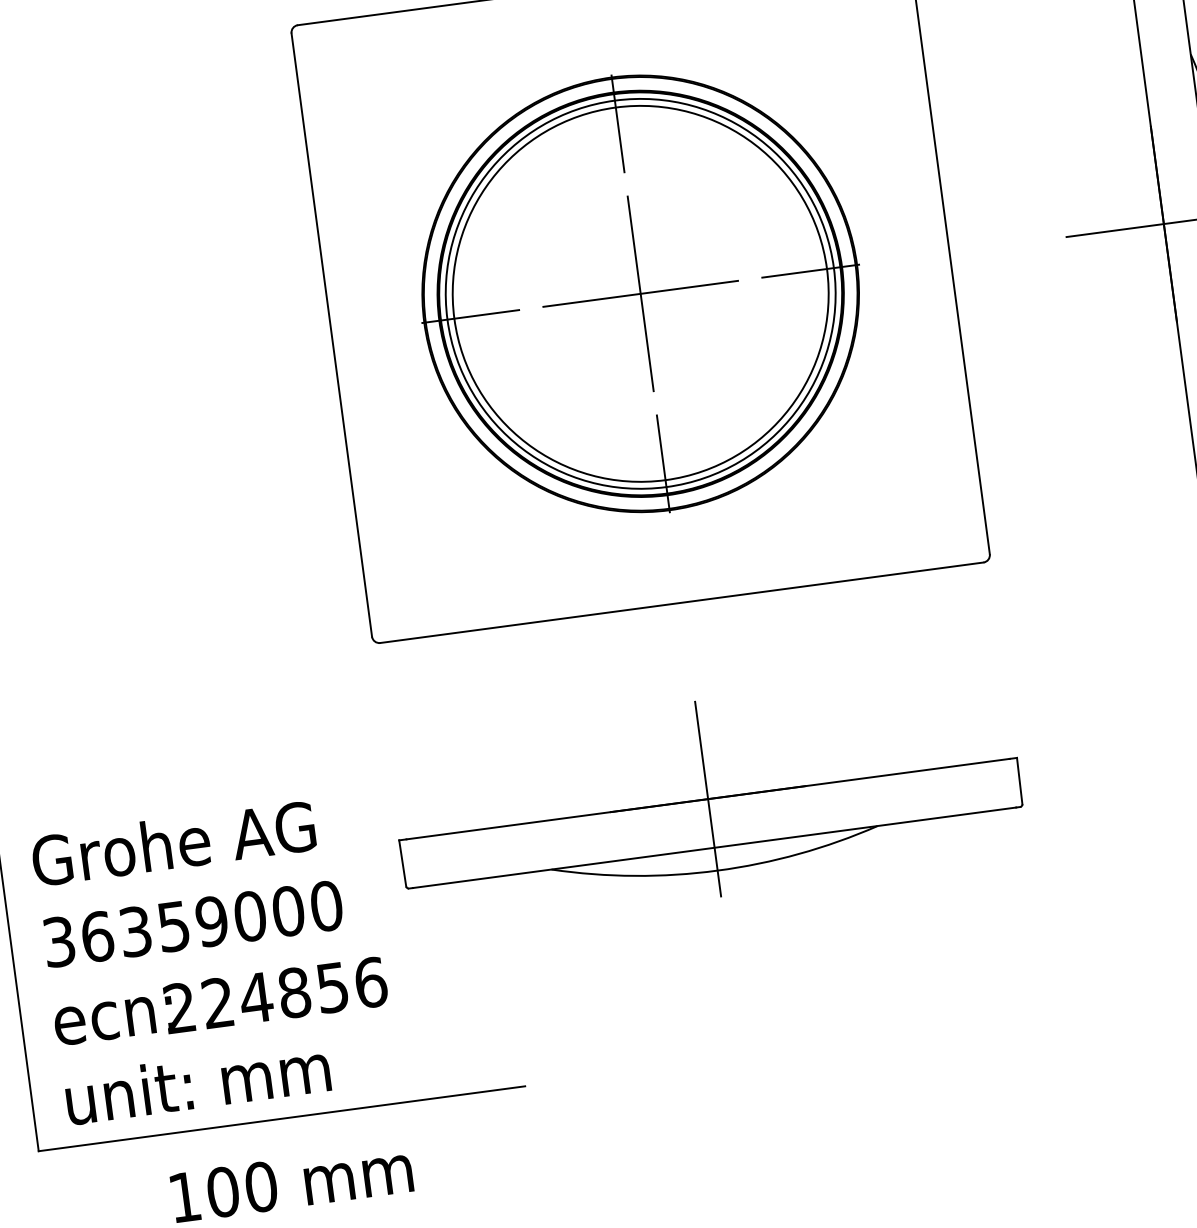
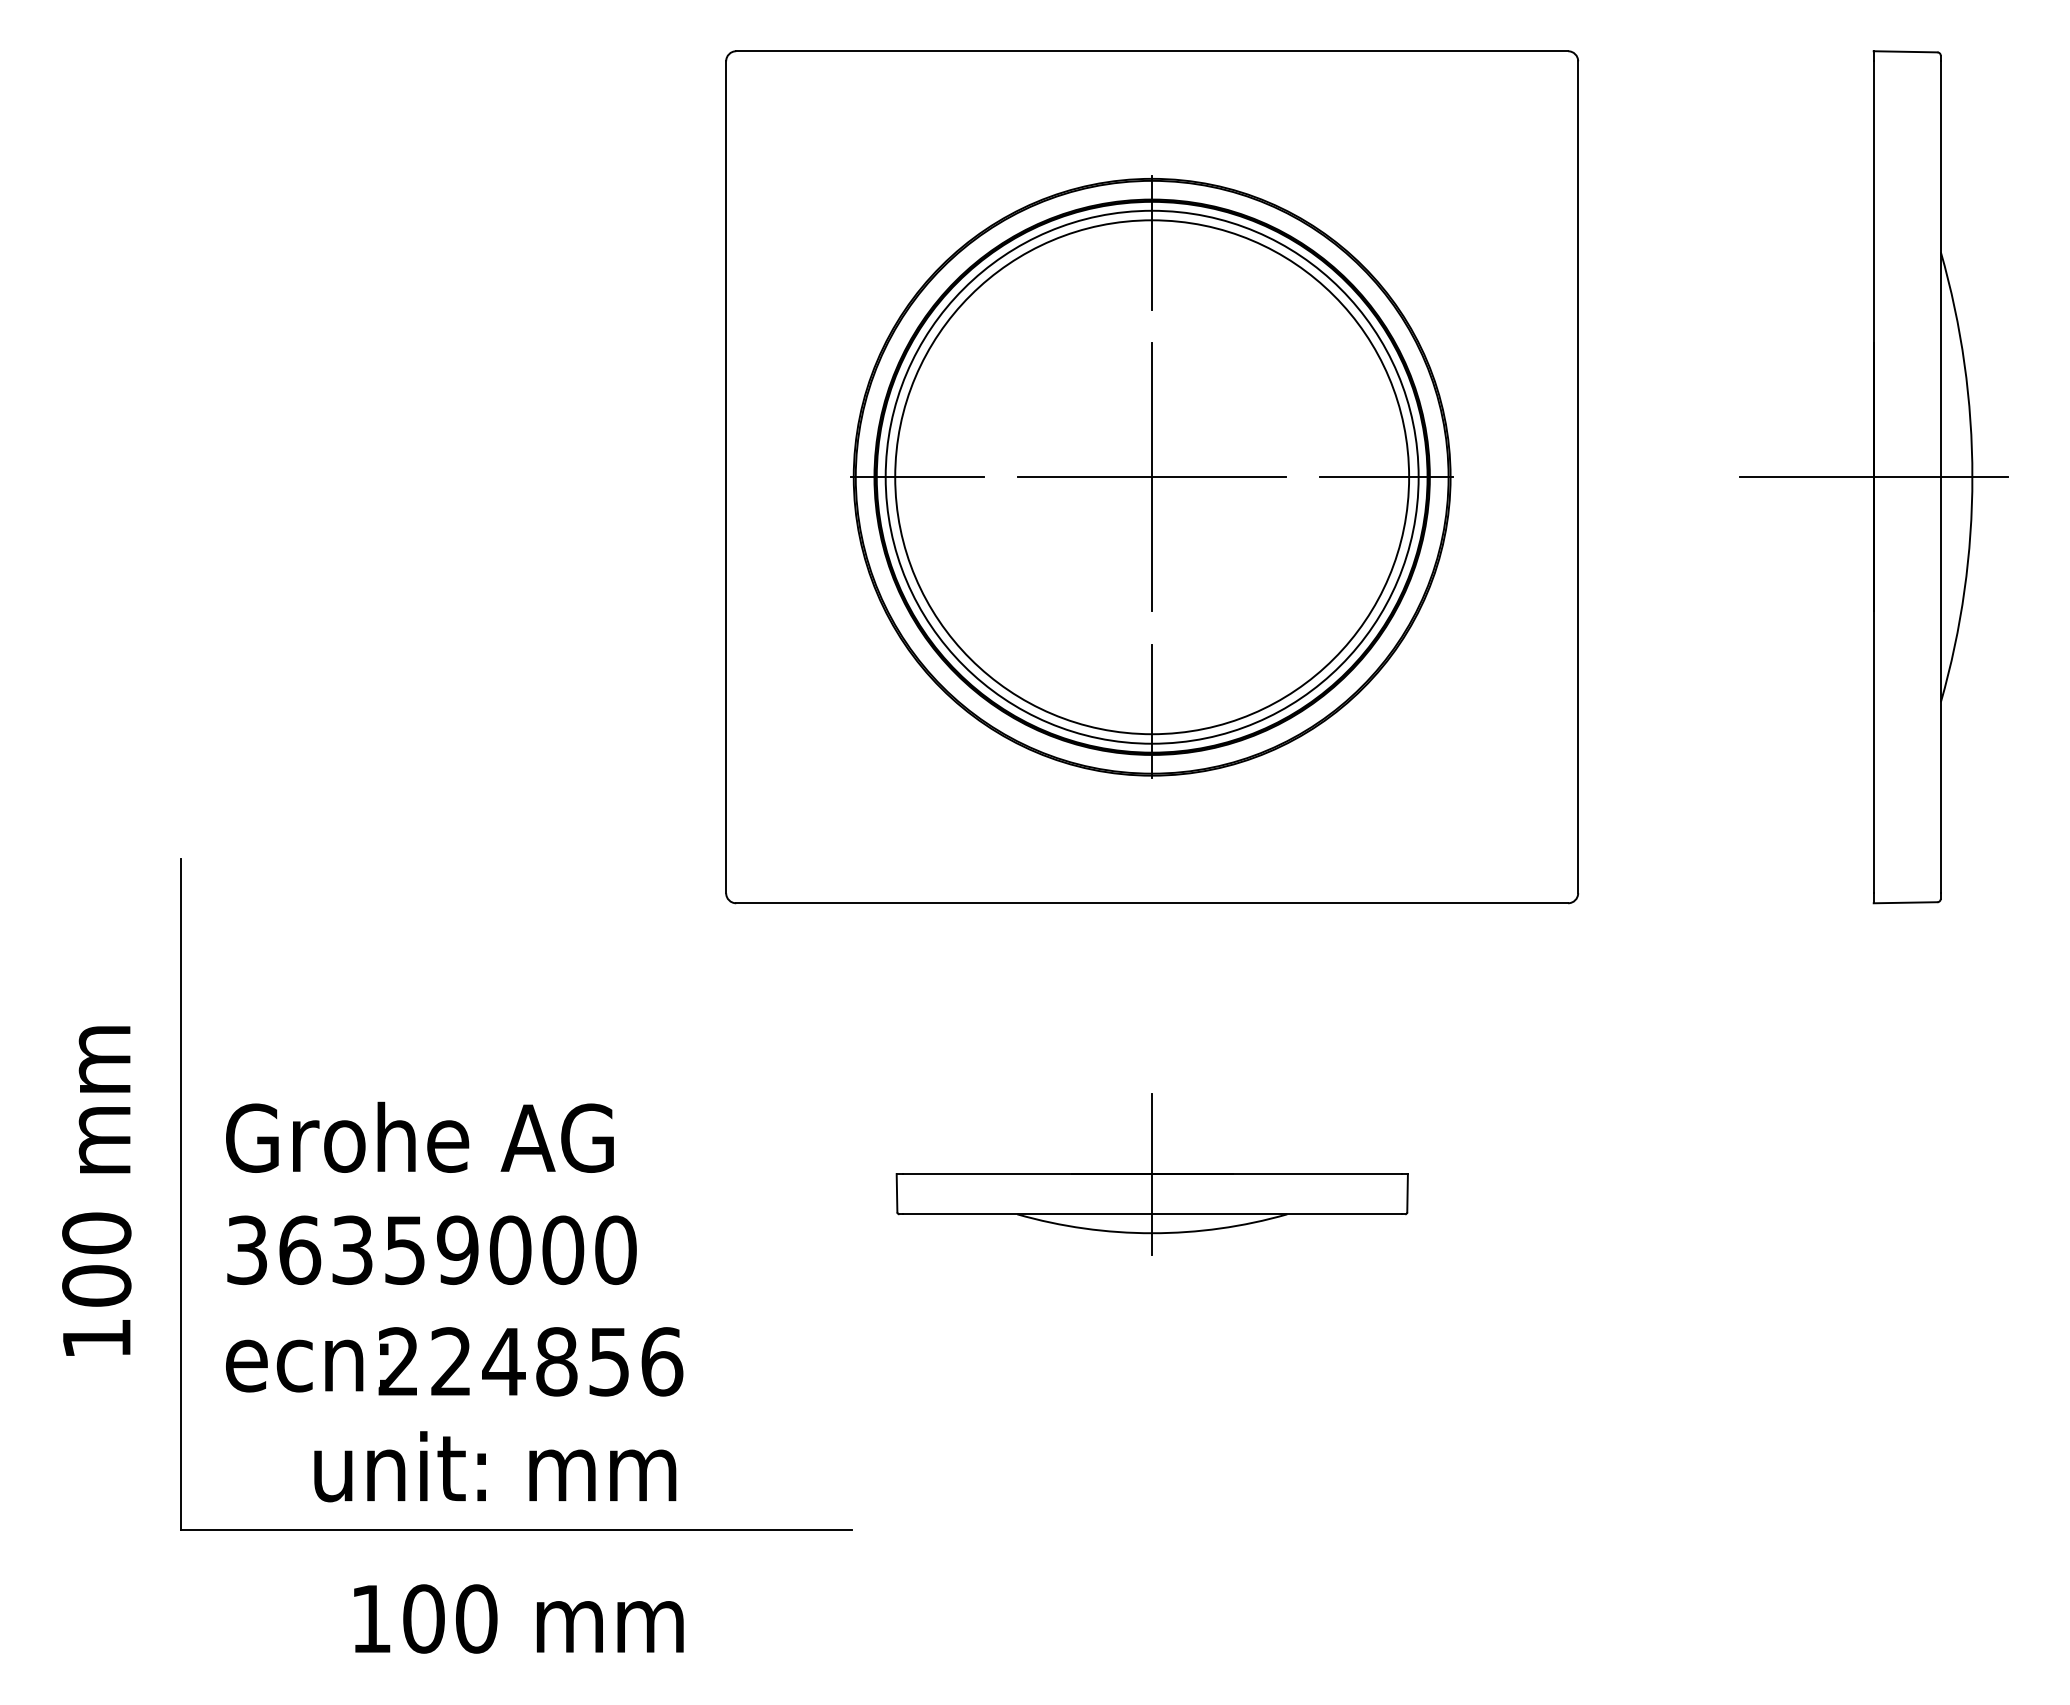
part: (708, 798) -> (1152, 1173), size x0.6
text: (197, 1082) -> (495, 1466), moved

